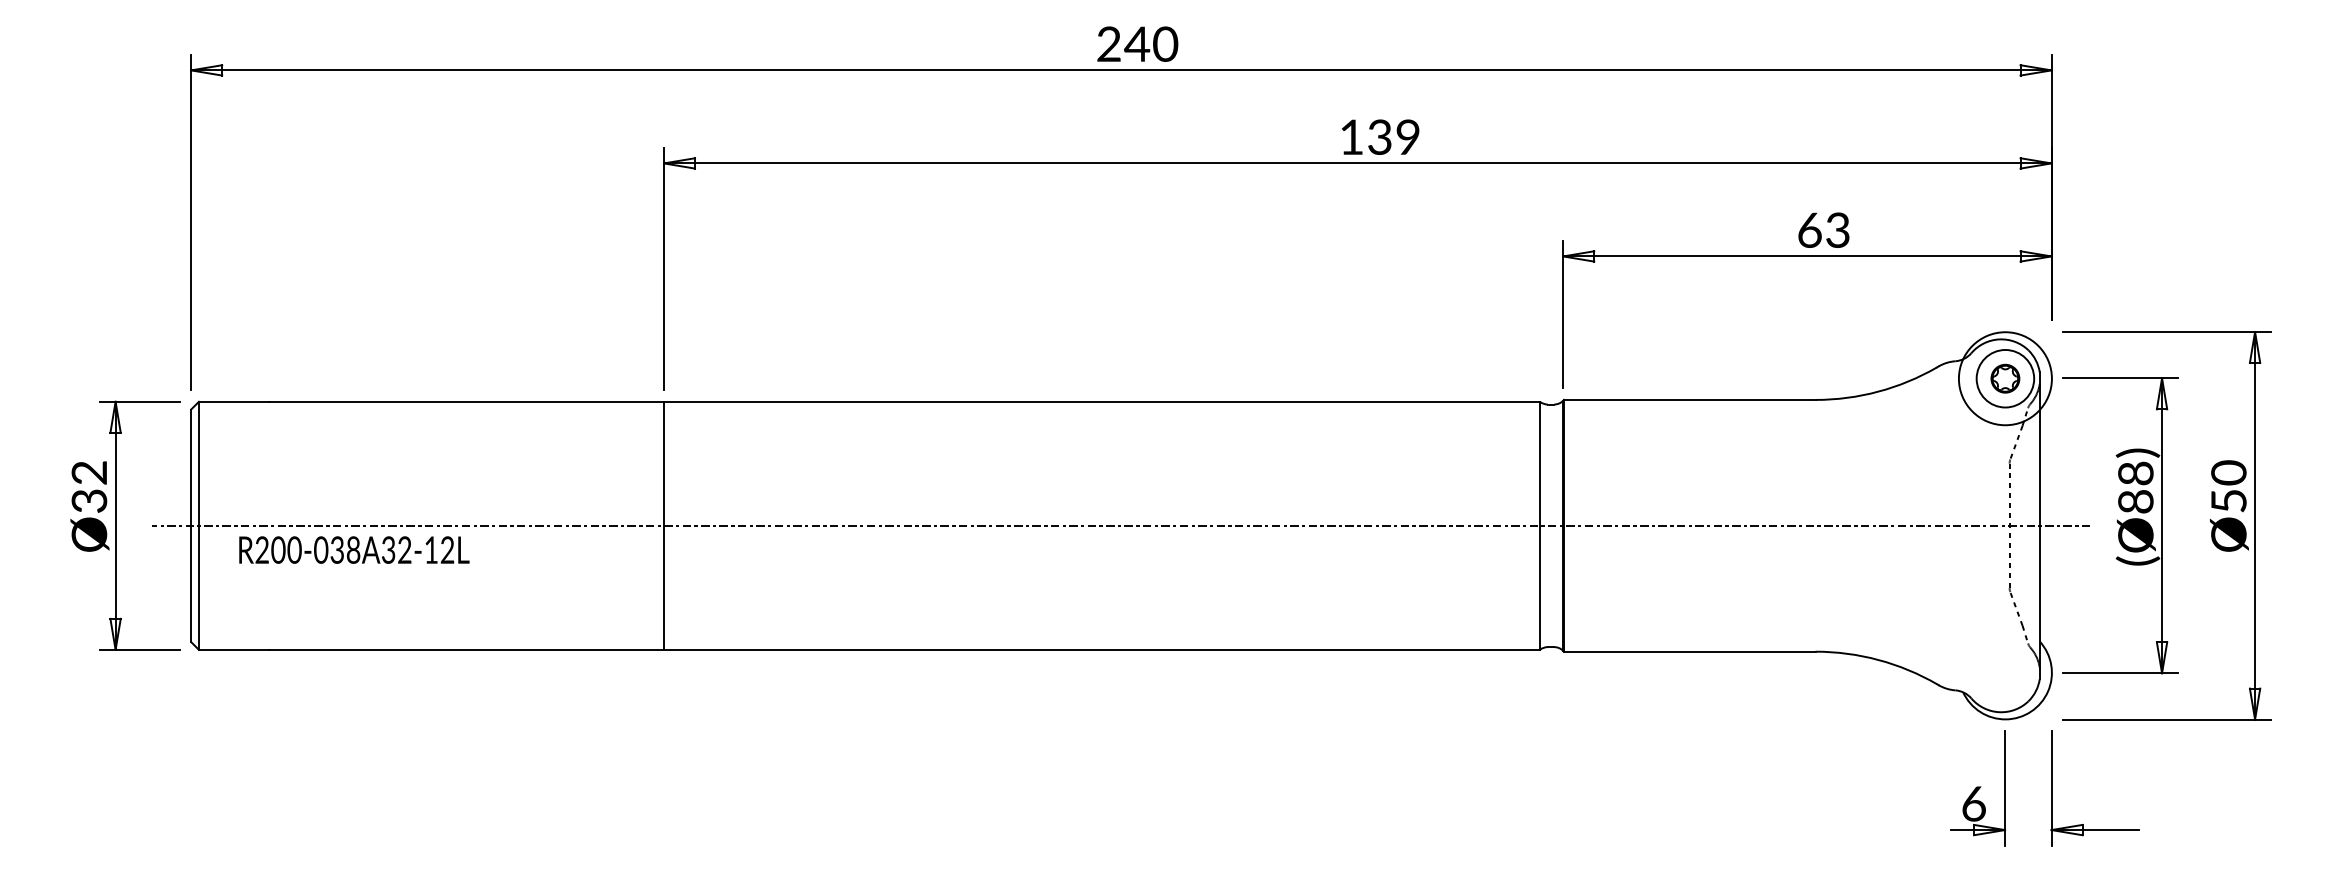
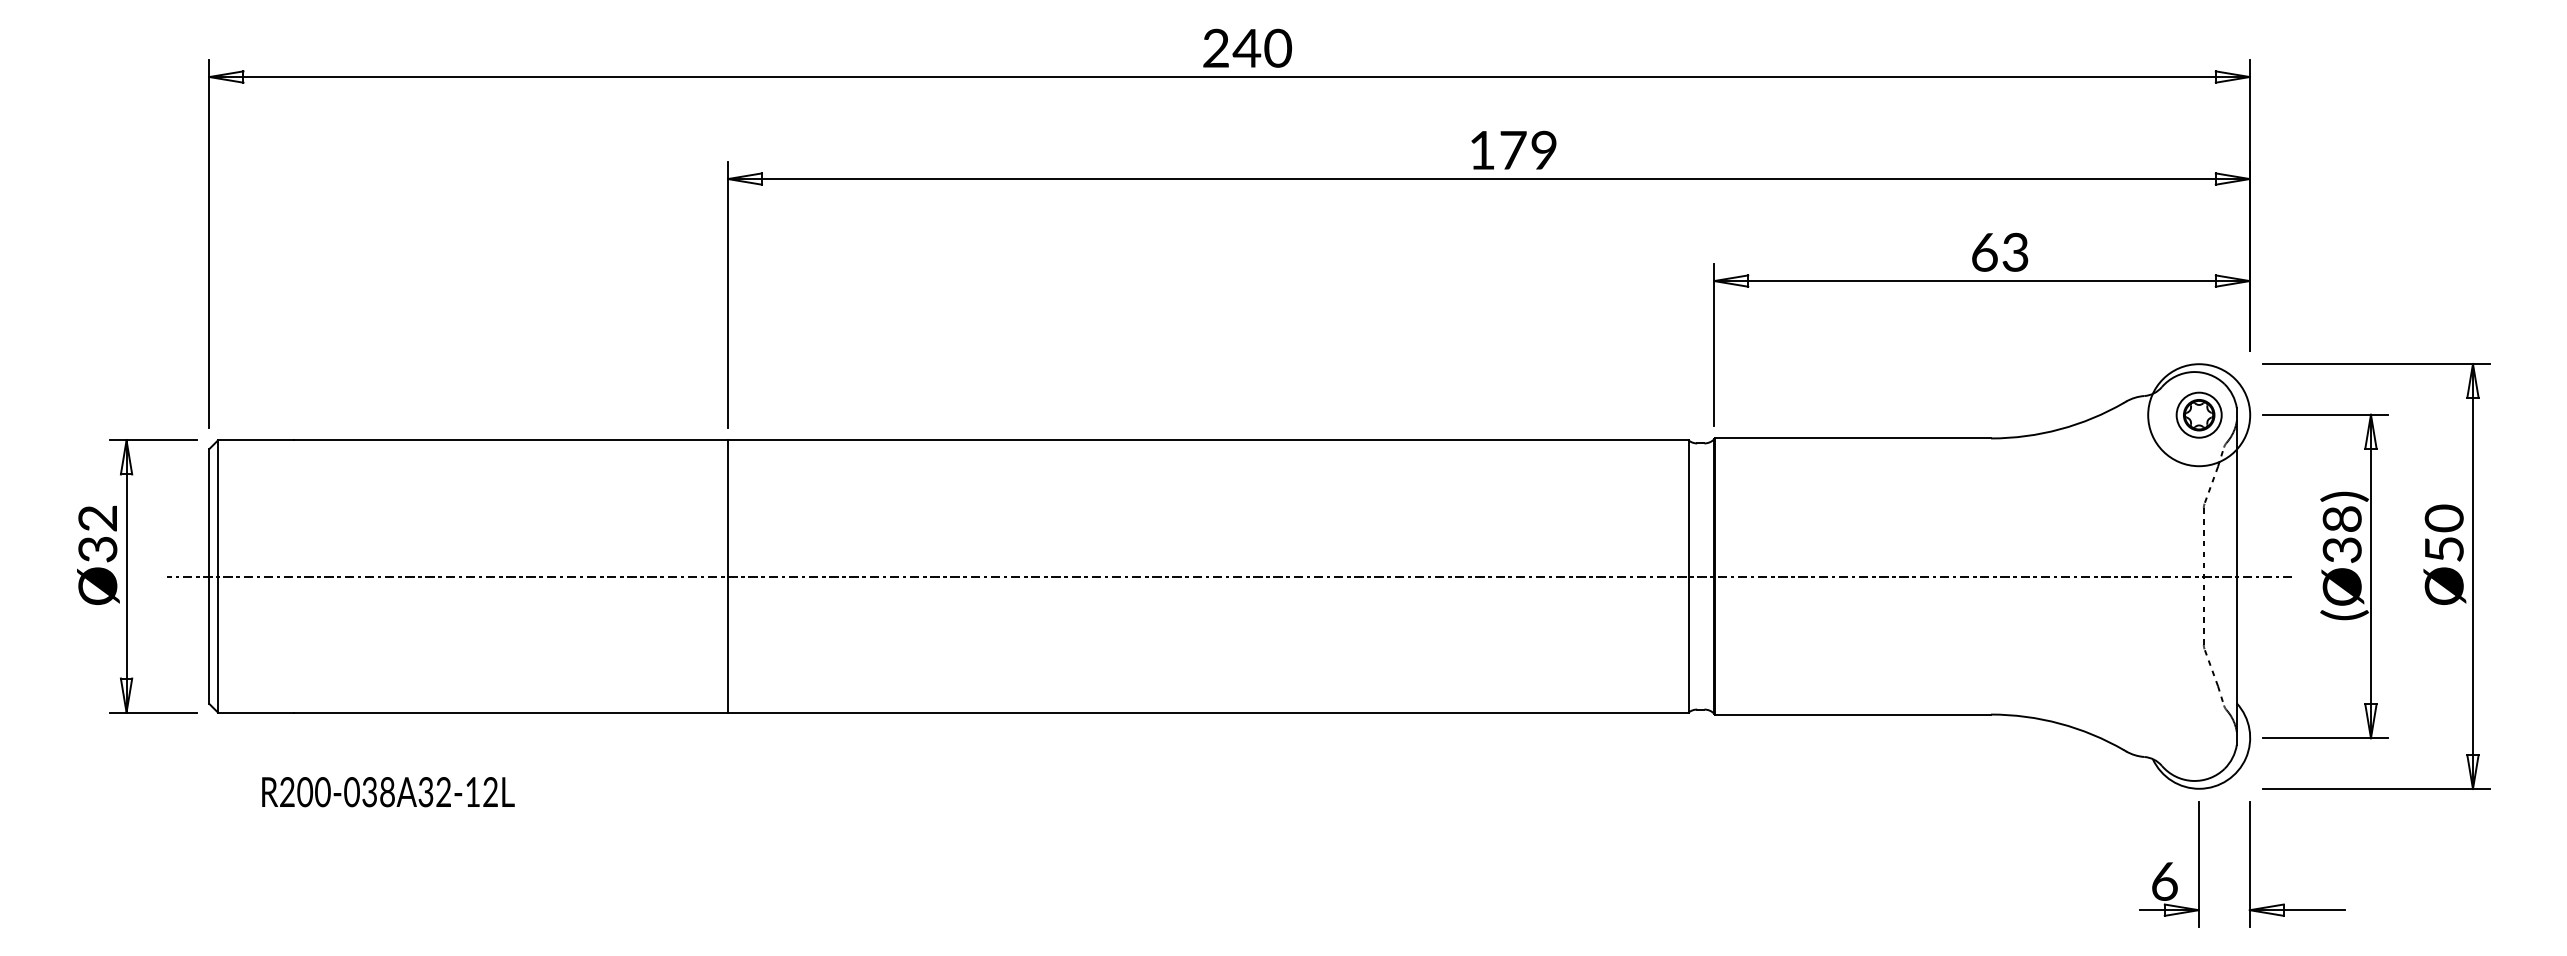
text: (1380, 136) -> (1513, 149), 139 -> 179
circle: (2004, 378) -> (2198, 414), size x0.71
text: (2136, 502) -> (2342, 550), (Ø88) -> (Ø38)
text: (354, 550) -> (388, 792), moved

